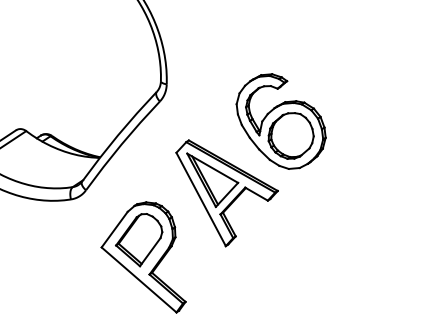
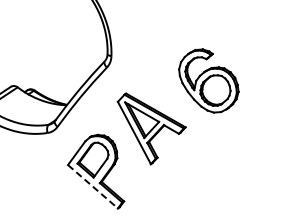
part: (280, 120) -> (208, 80), moved
line: (139, 281) -> (93, 187), solid -> dashed

